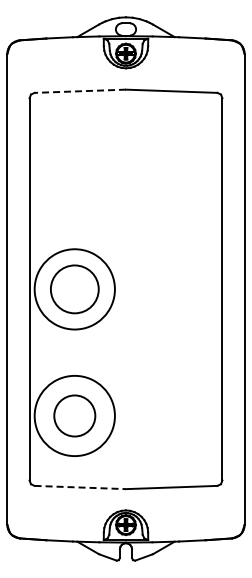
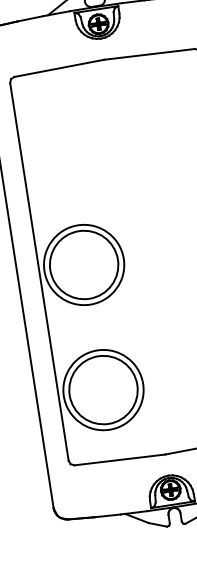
line: (80, 91) -> (59, 68), dashed -> solid
circle: (74, 289) -> (83, 265), size x1.43
circle: (74, 415) -> (103, 389), size x1.67
line: (80, 487) -> (120, 459), dashed -> solid

